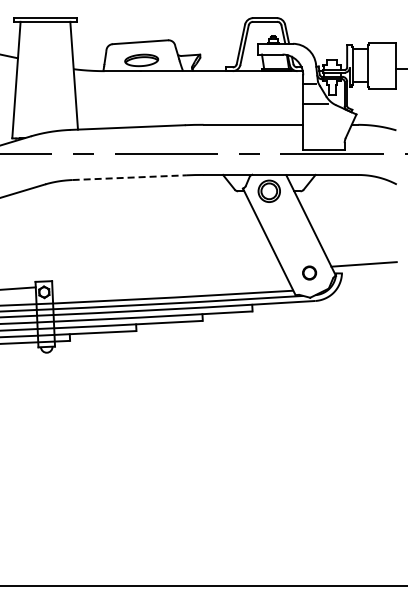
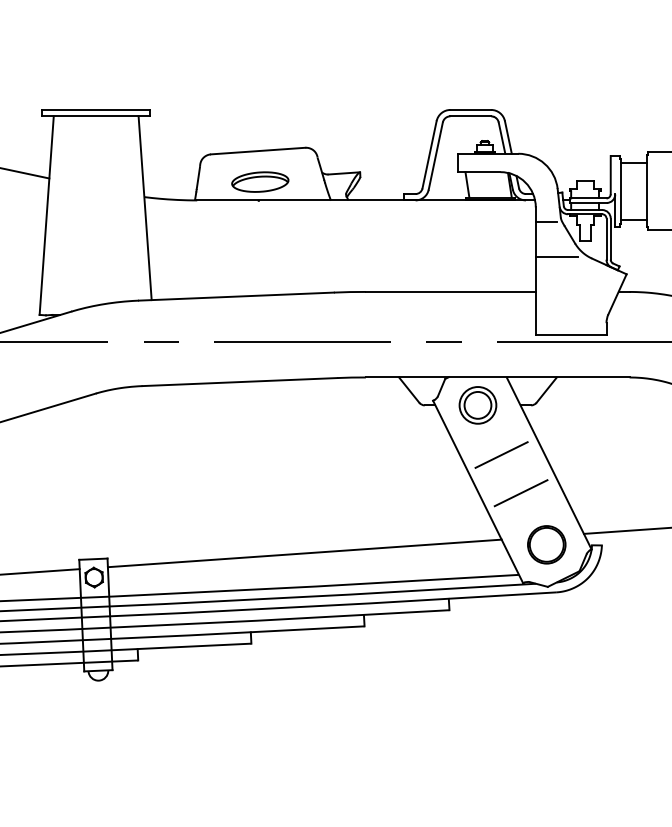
line: (130, 177) -> (241, 381), dashed -> solid
line: (282, 219) -> (500, 453), added
line: (294, 242) -> (520, 492), added
circle: (309, 272) -> (546, 543), size x1.67
line: (167, 278) -> (304, 554), added

